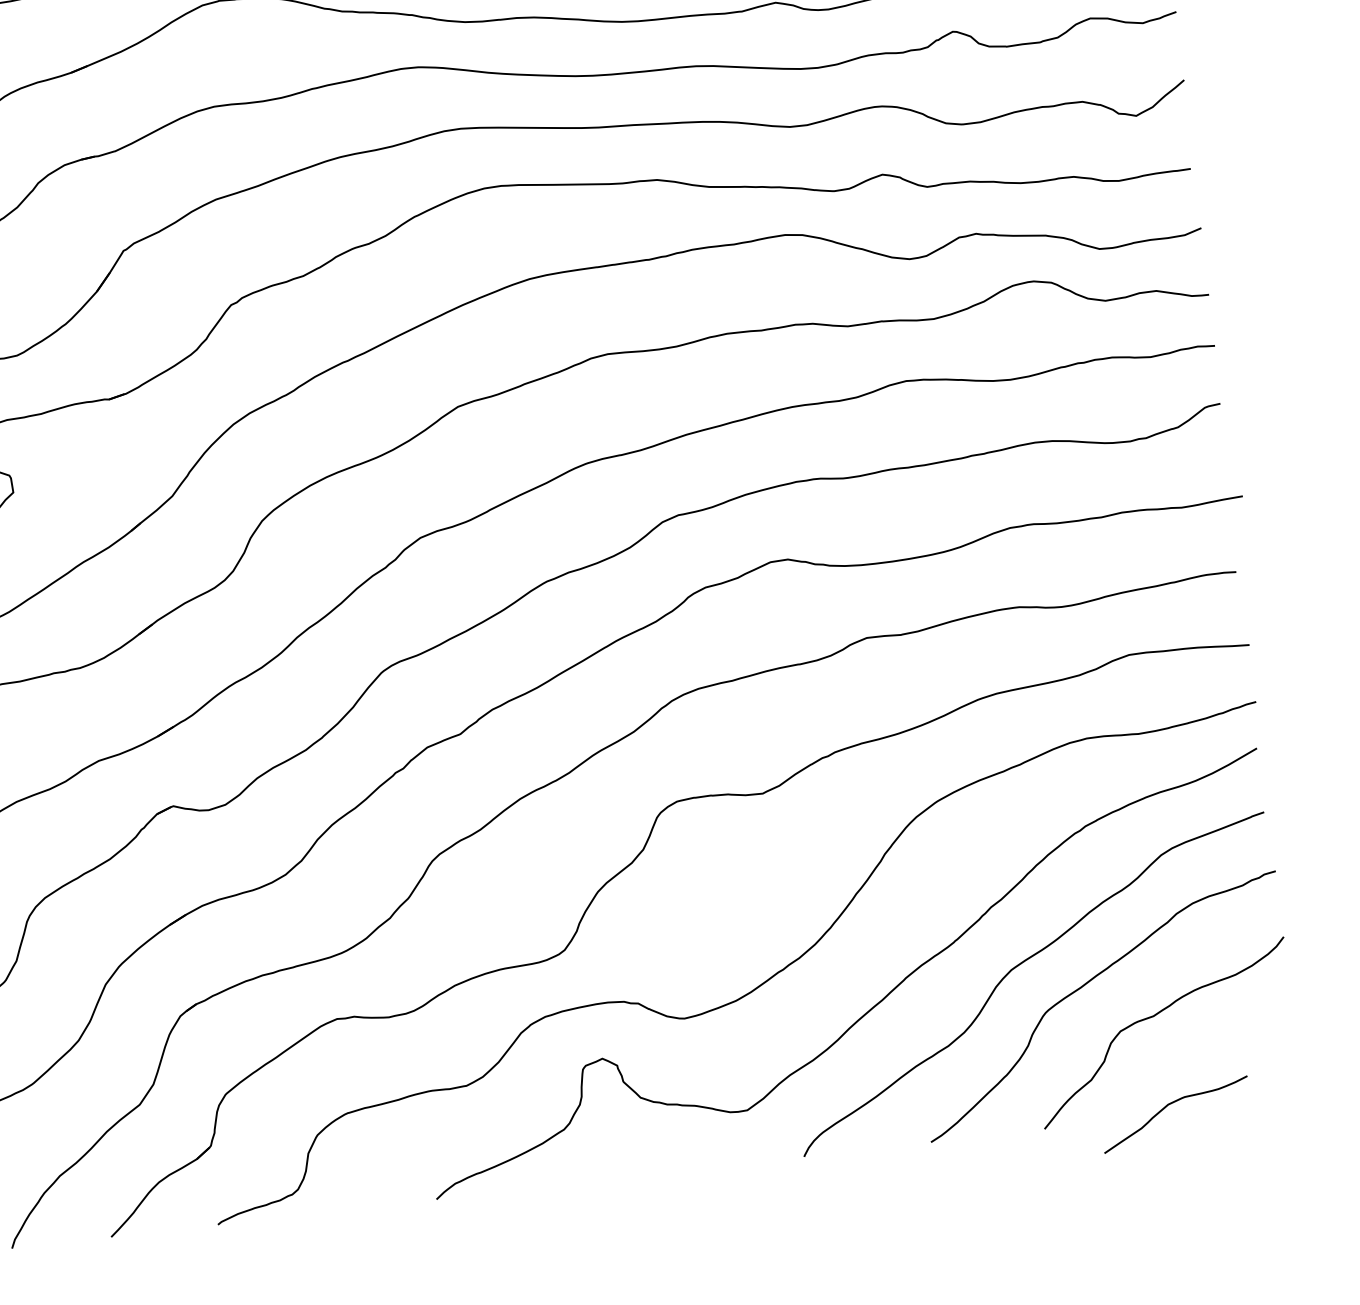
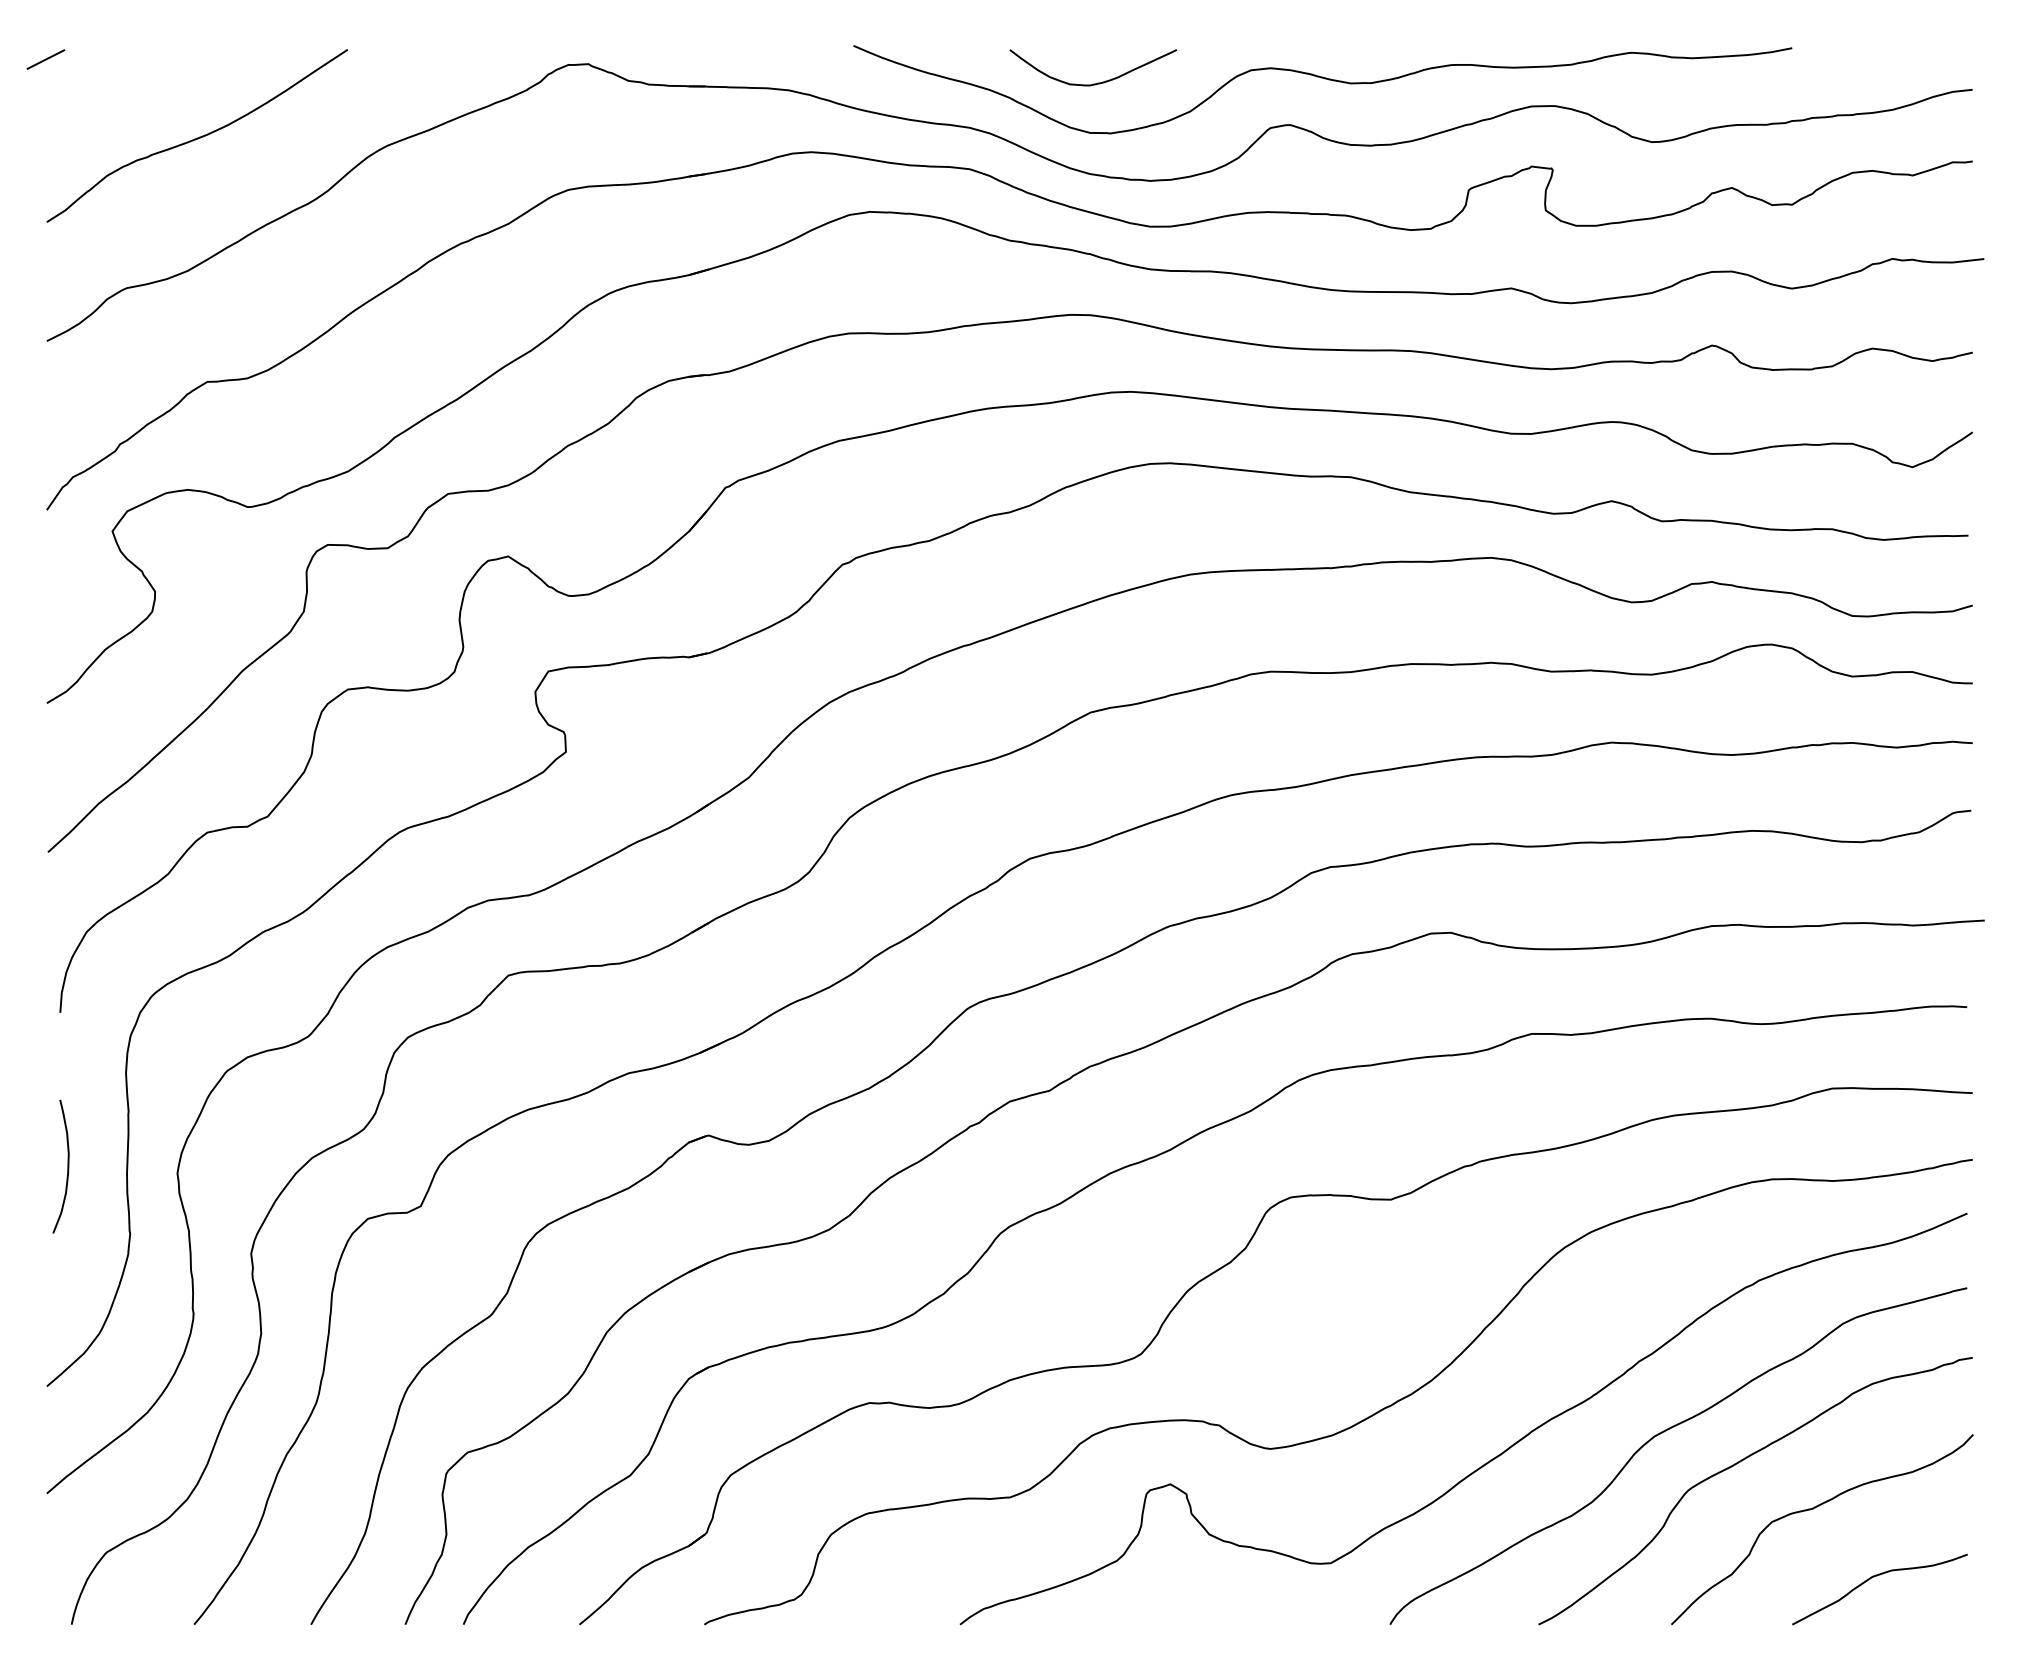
curve: (1170, 1104) -> (1874, 1577), moved

